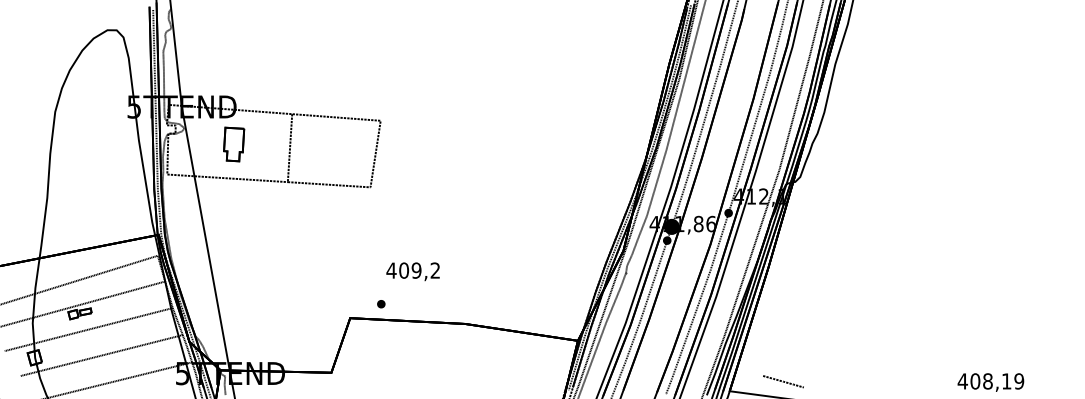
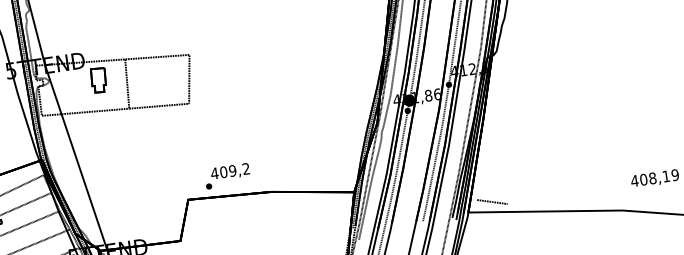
part: (234, 144) -> (99, 80), moved
text: (412, 271) -> (229, 171), moved
line: (783, 381) -> (492, 201), moved

